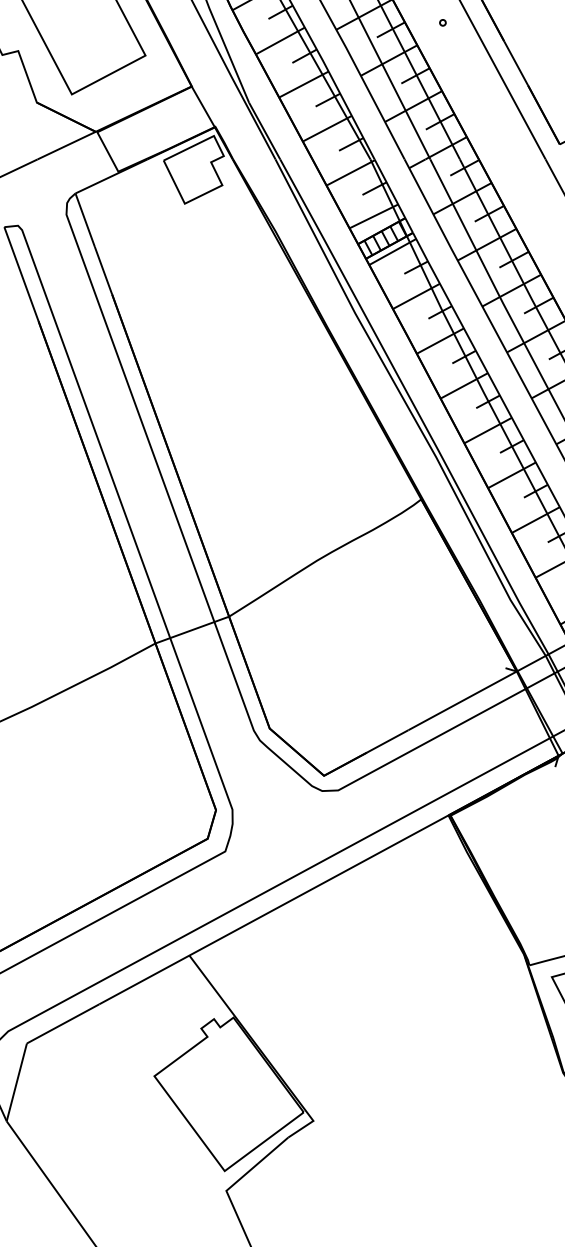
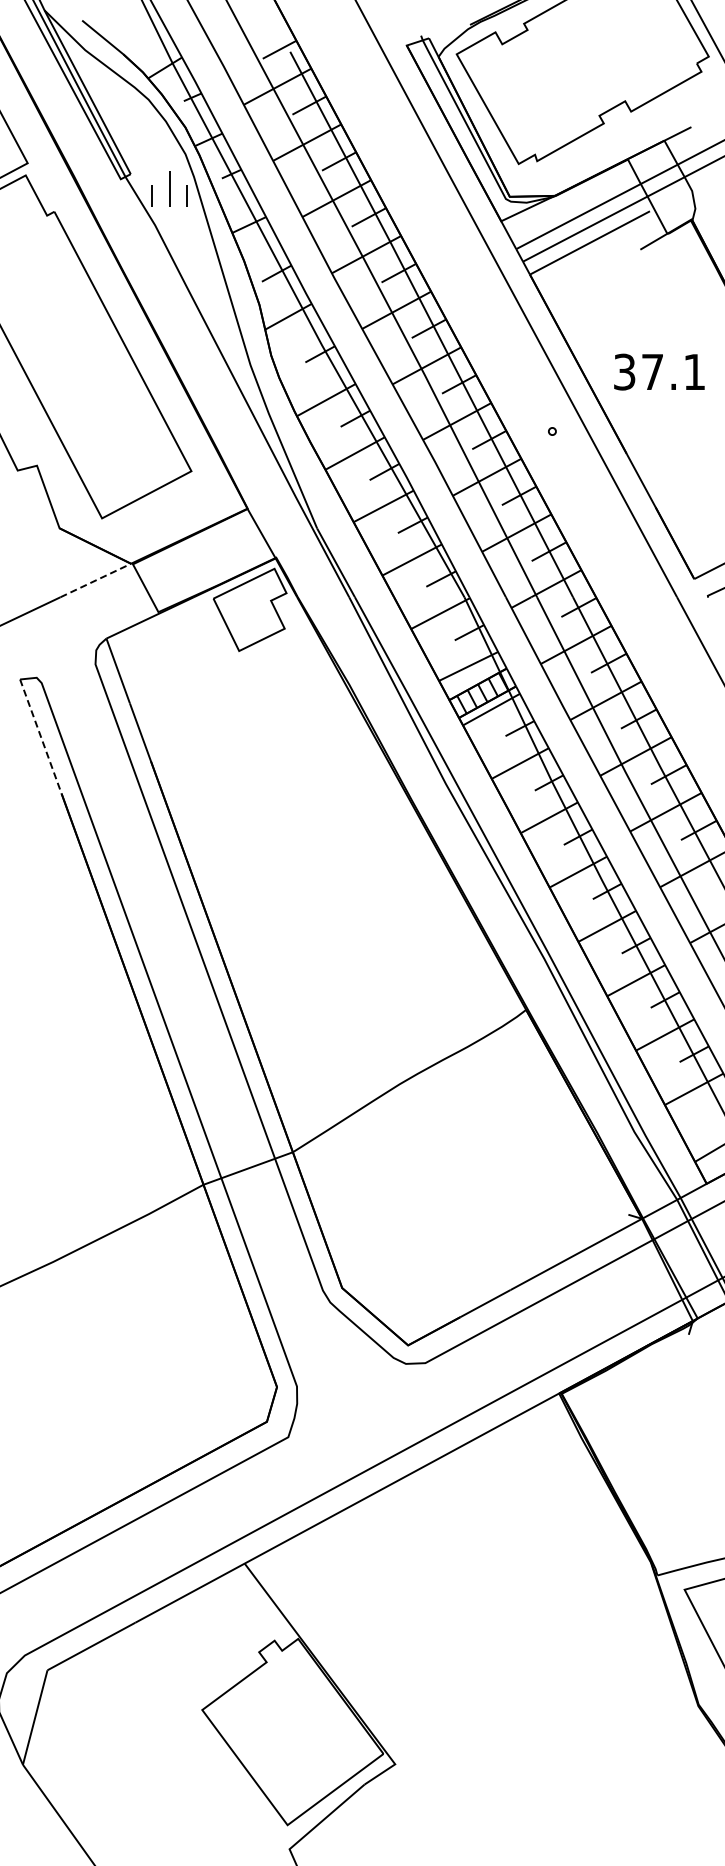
line: (67, 145) -> (96, 580), solid -> dashed
line: (21, 274) -> (40, 736), solid -> dashed

